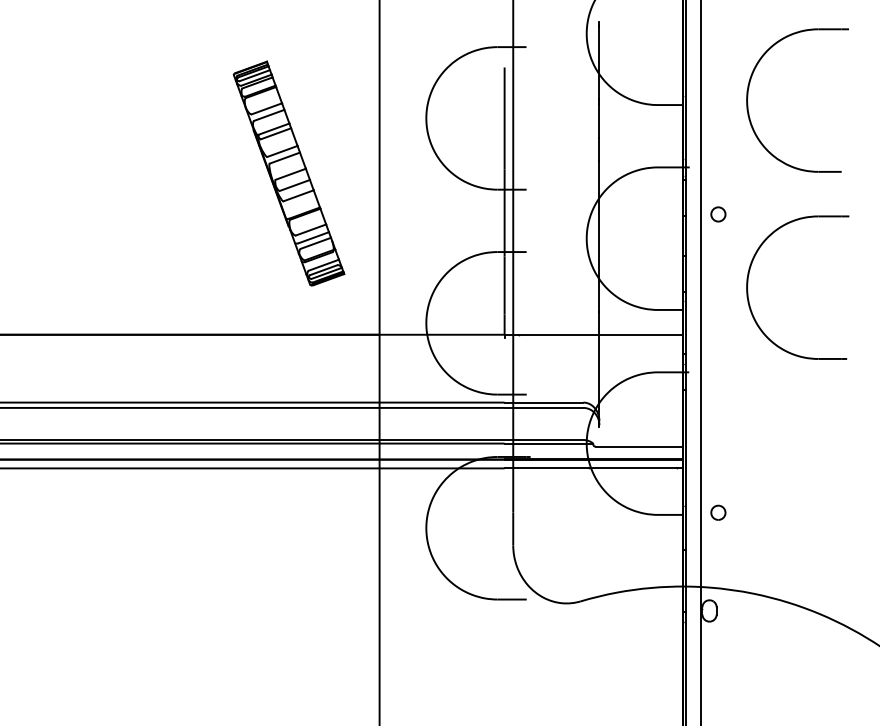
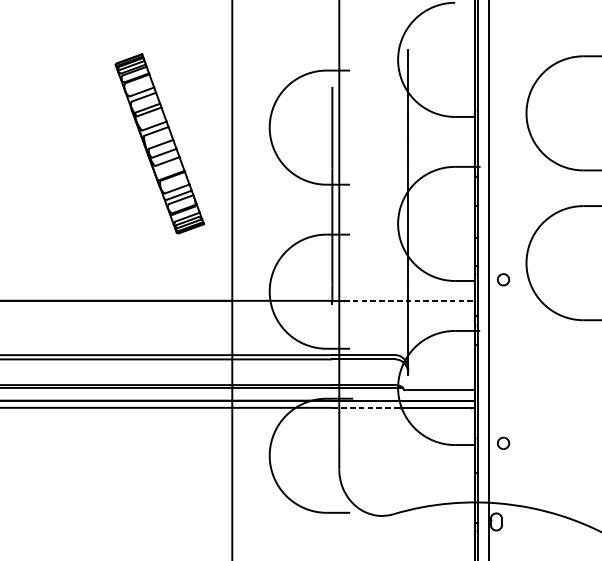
part: (289, 173) -> (160, 143), moved
circle: (718, 214) -> (503, 279), moved
line: (601, 334) -> (409, 300), solid -> dashed
line: (547, 468) -> (366, 407), solid -> dashed

